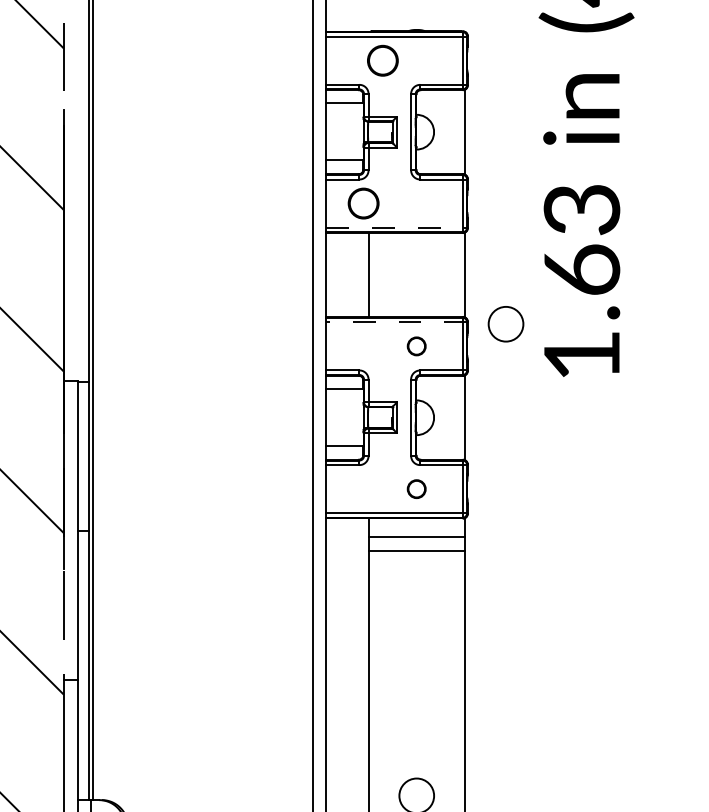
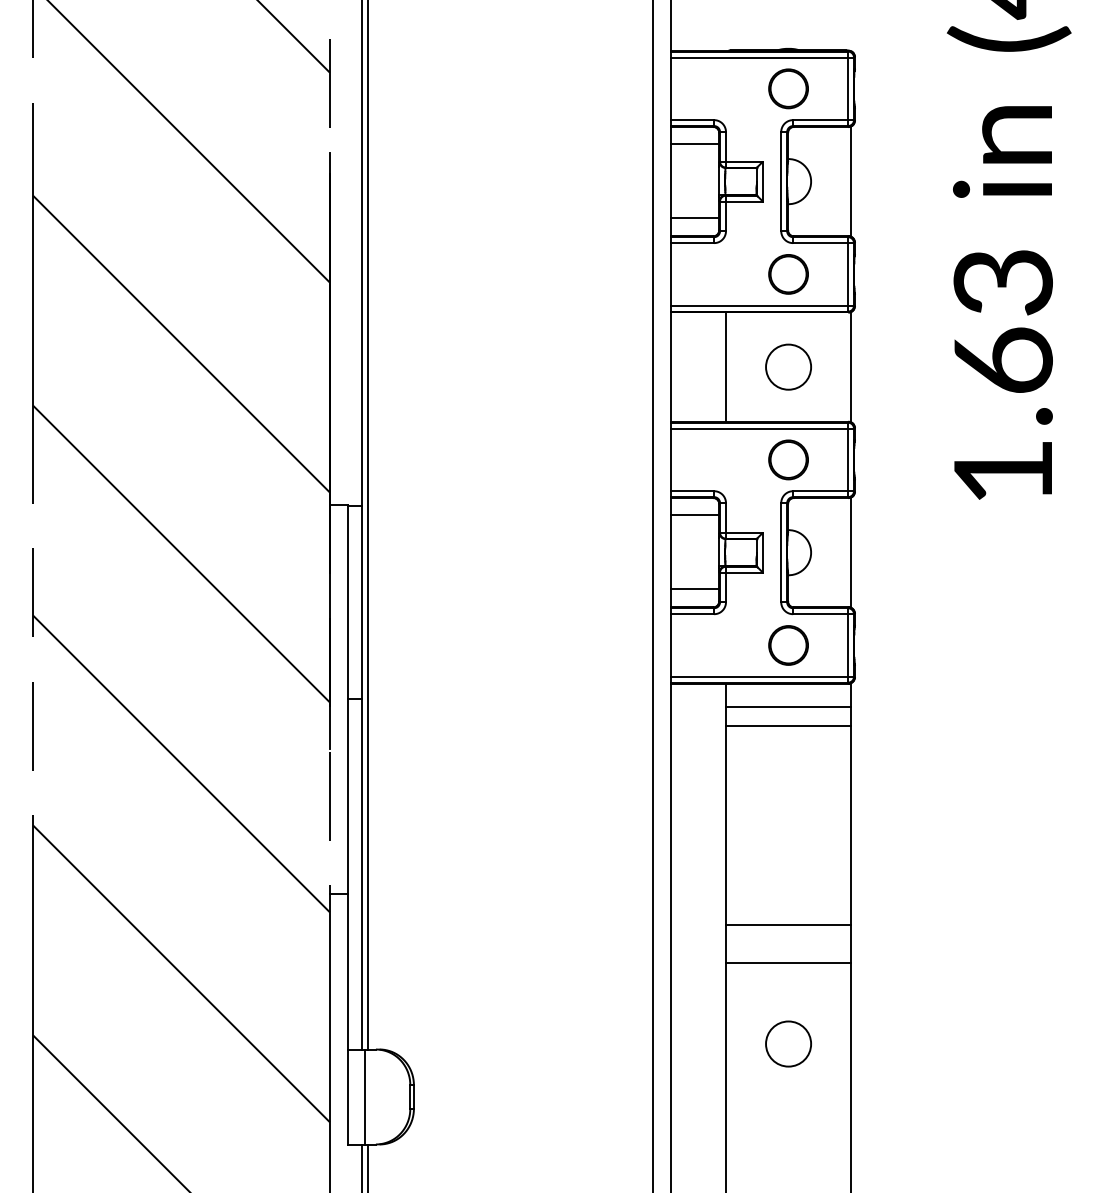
part: (382, 60) -> (788, 88), moved
circle: (363, 203) -> (788, 274), moved
line: (397, 227) -> (763, 305), dashed -> solid
line: (396, 322) -> (762, 428), dashed -> solid
circle: (505, 323) -> (788, 366), moved
part: (416, 346) -> (788, 459), size x1.67
circle: (416, 489) -> (788, 645), size x1.67
line: (416, 704) -> (788, 925), added
line: (416, 733) -> (788, 962), added

